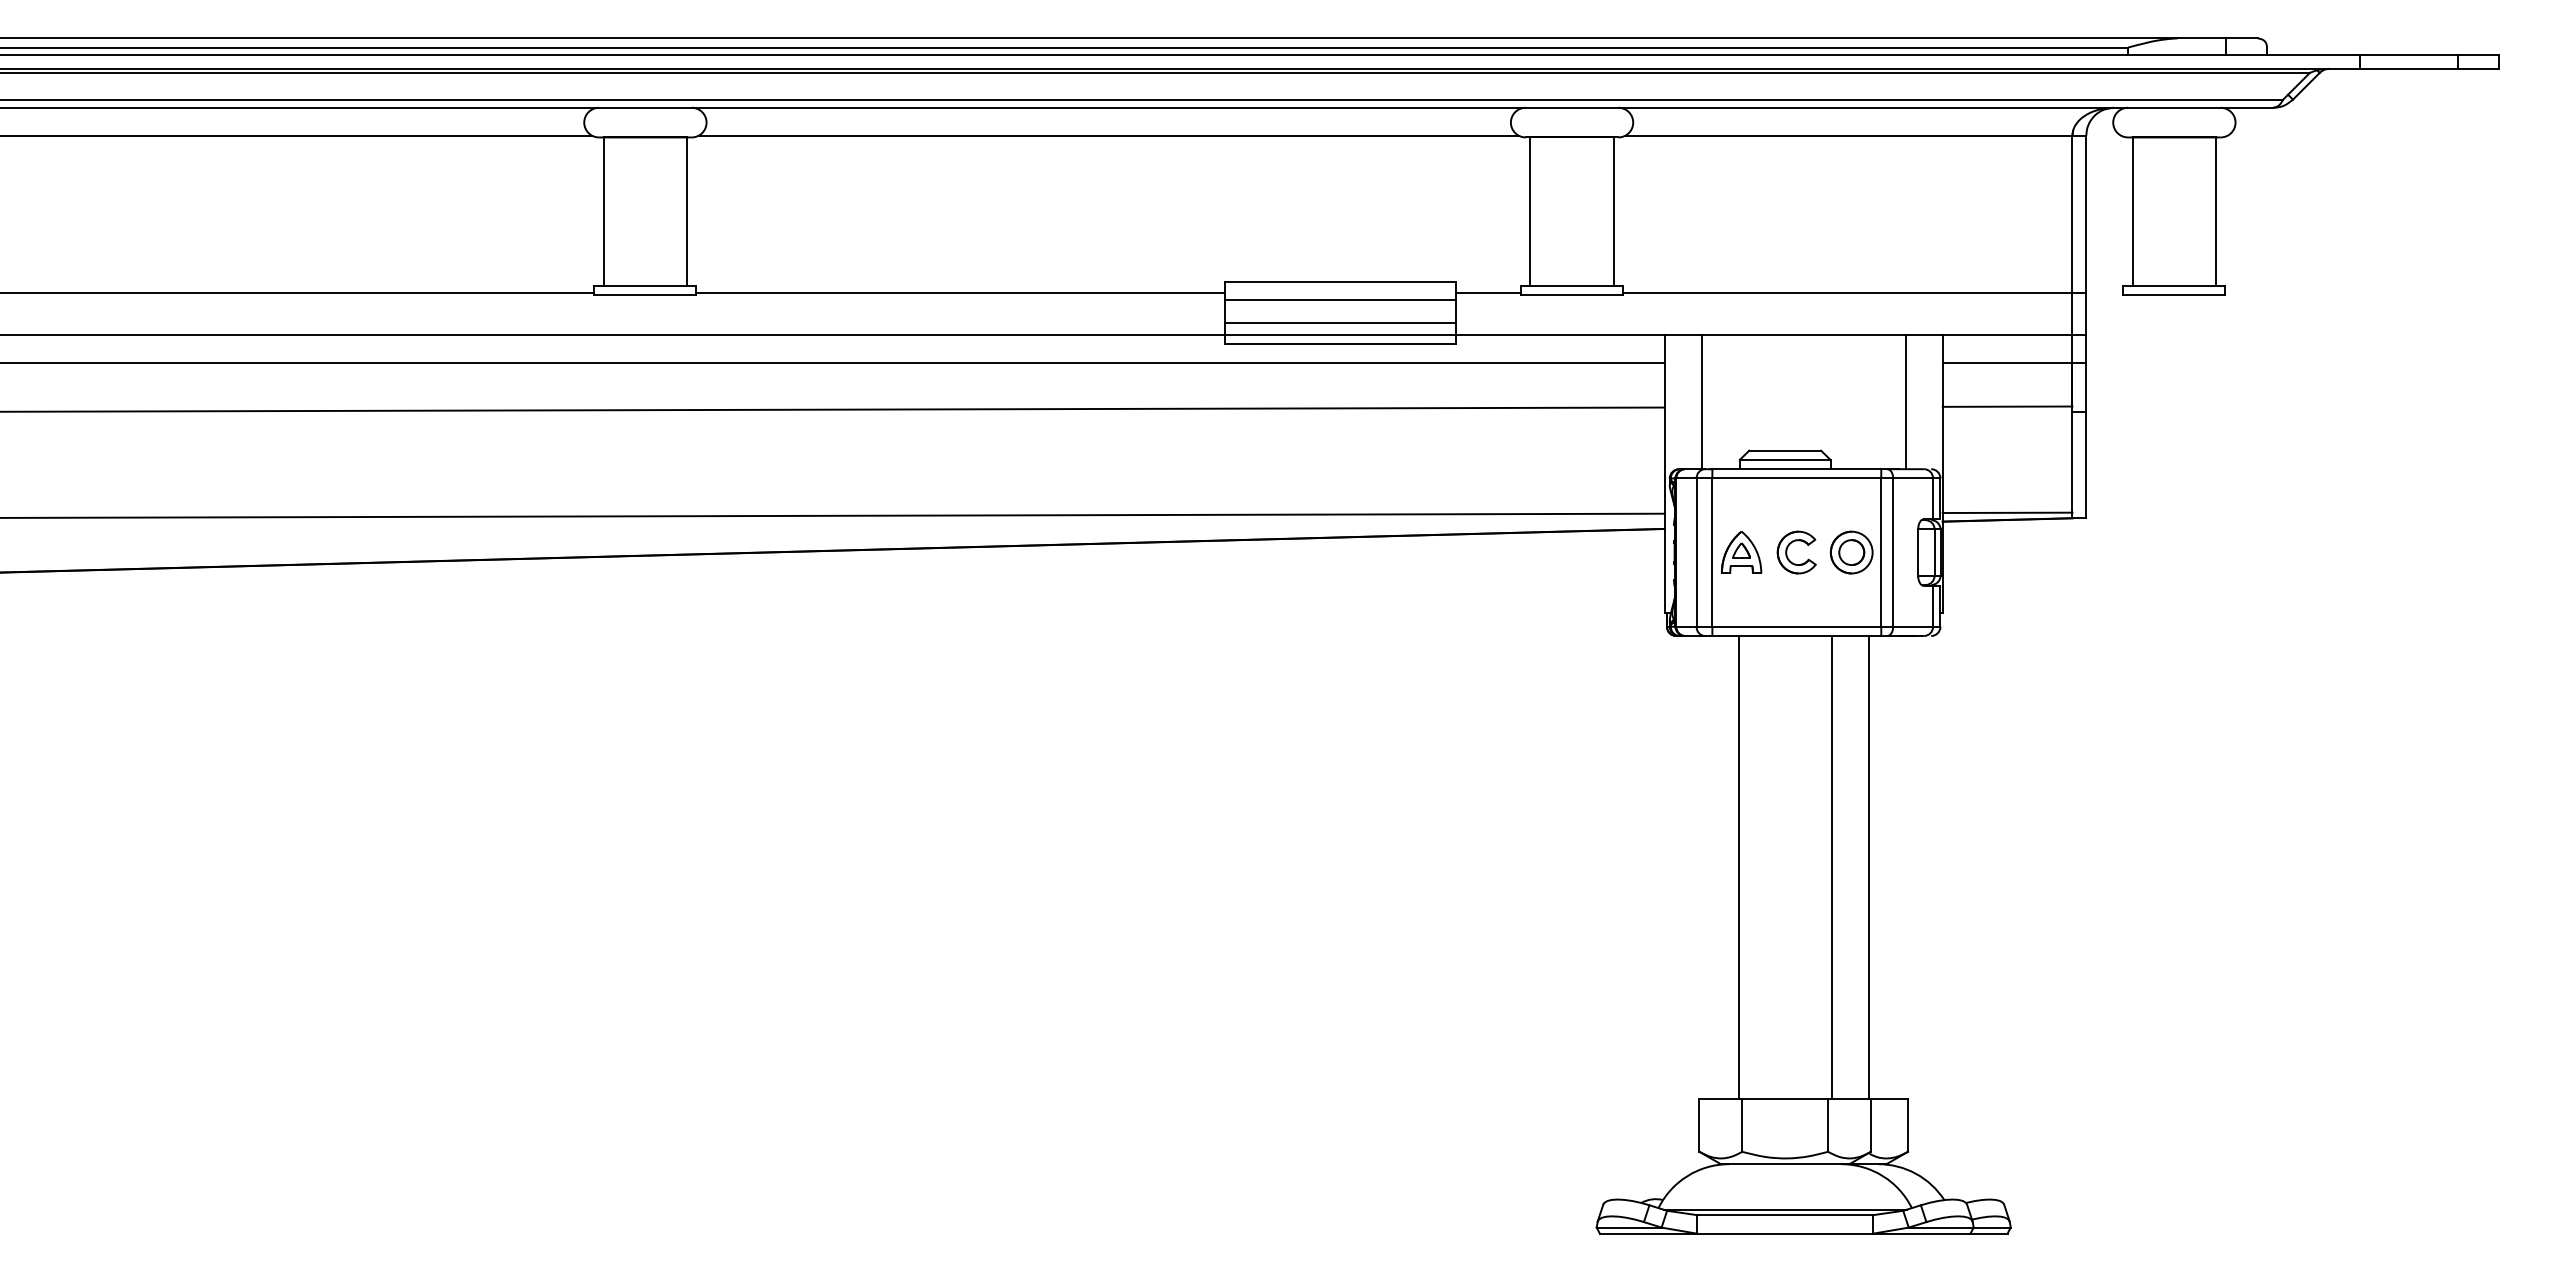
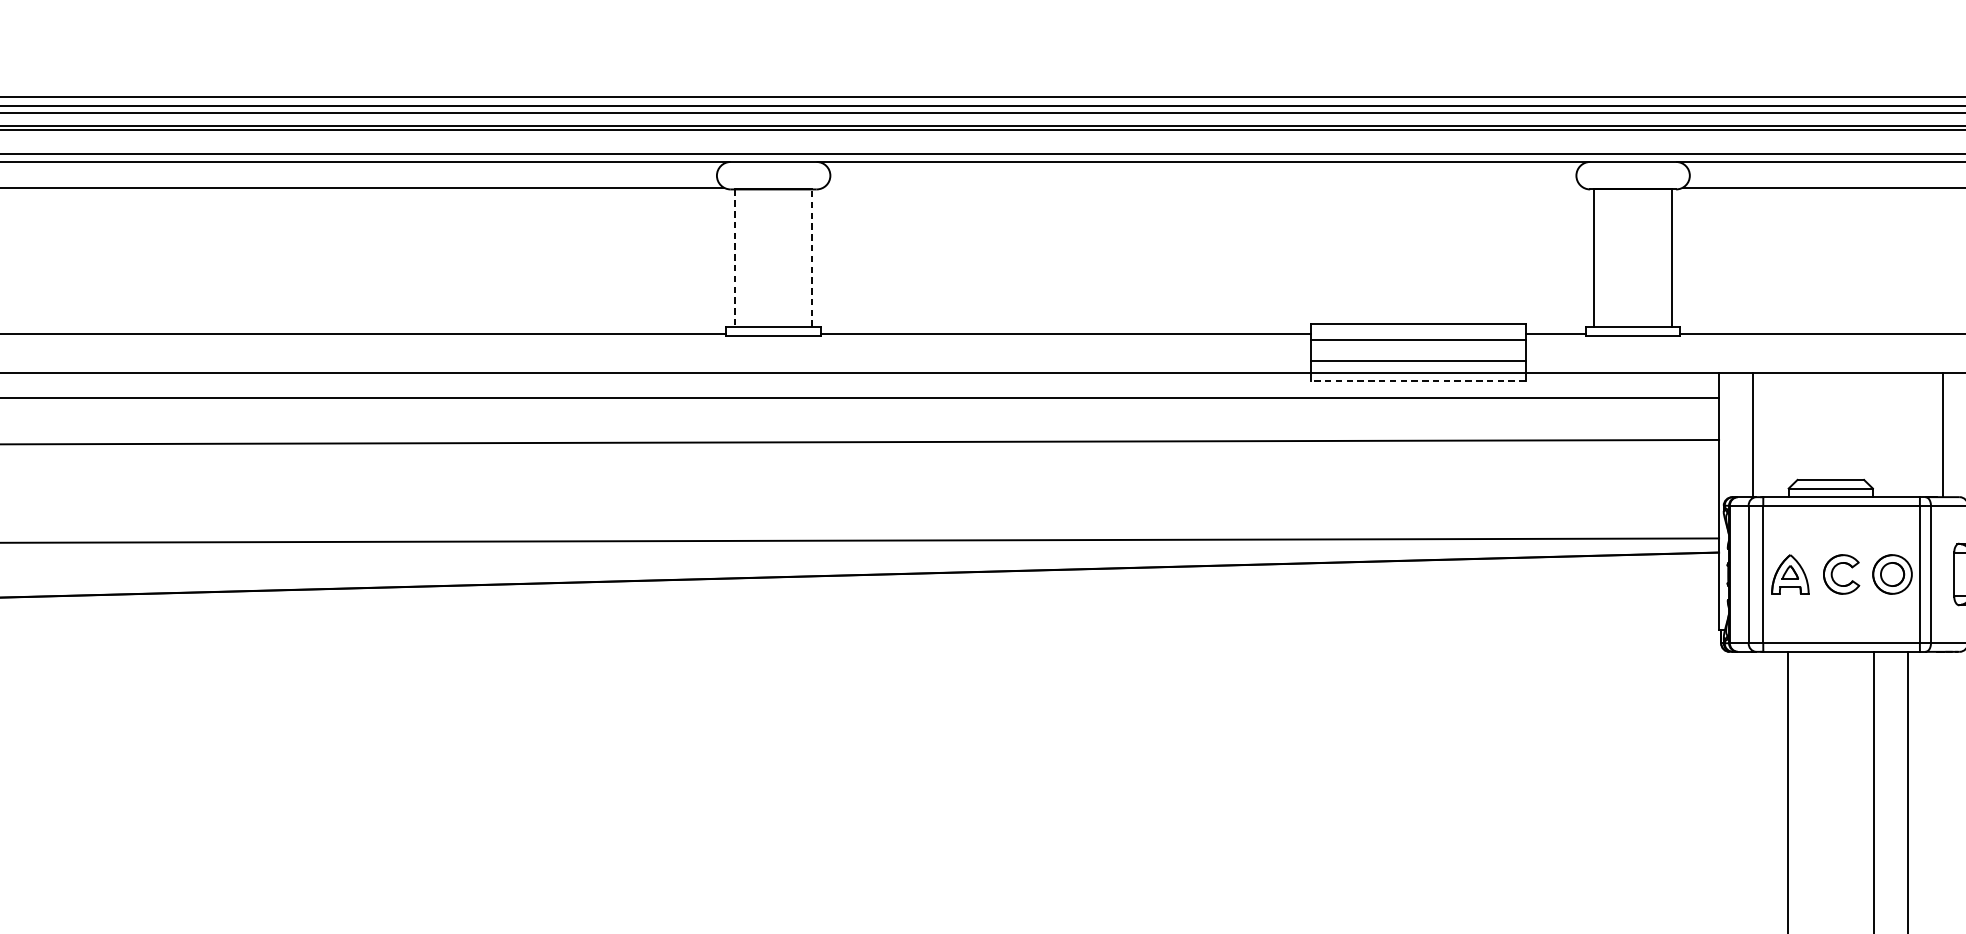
line: (1108, 135) -> (1203, 187), removed
line: (687, 211) -> (812, 258), solid -> dashed
line: (603, 212) -> (734, 259), solid -> dashed
line: (1340, 344) -> (1418, 381), solid -> dashed

